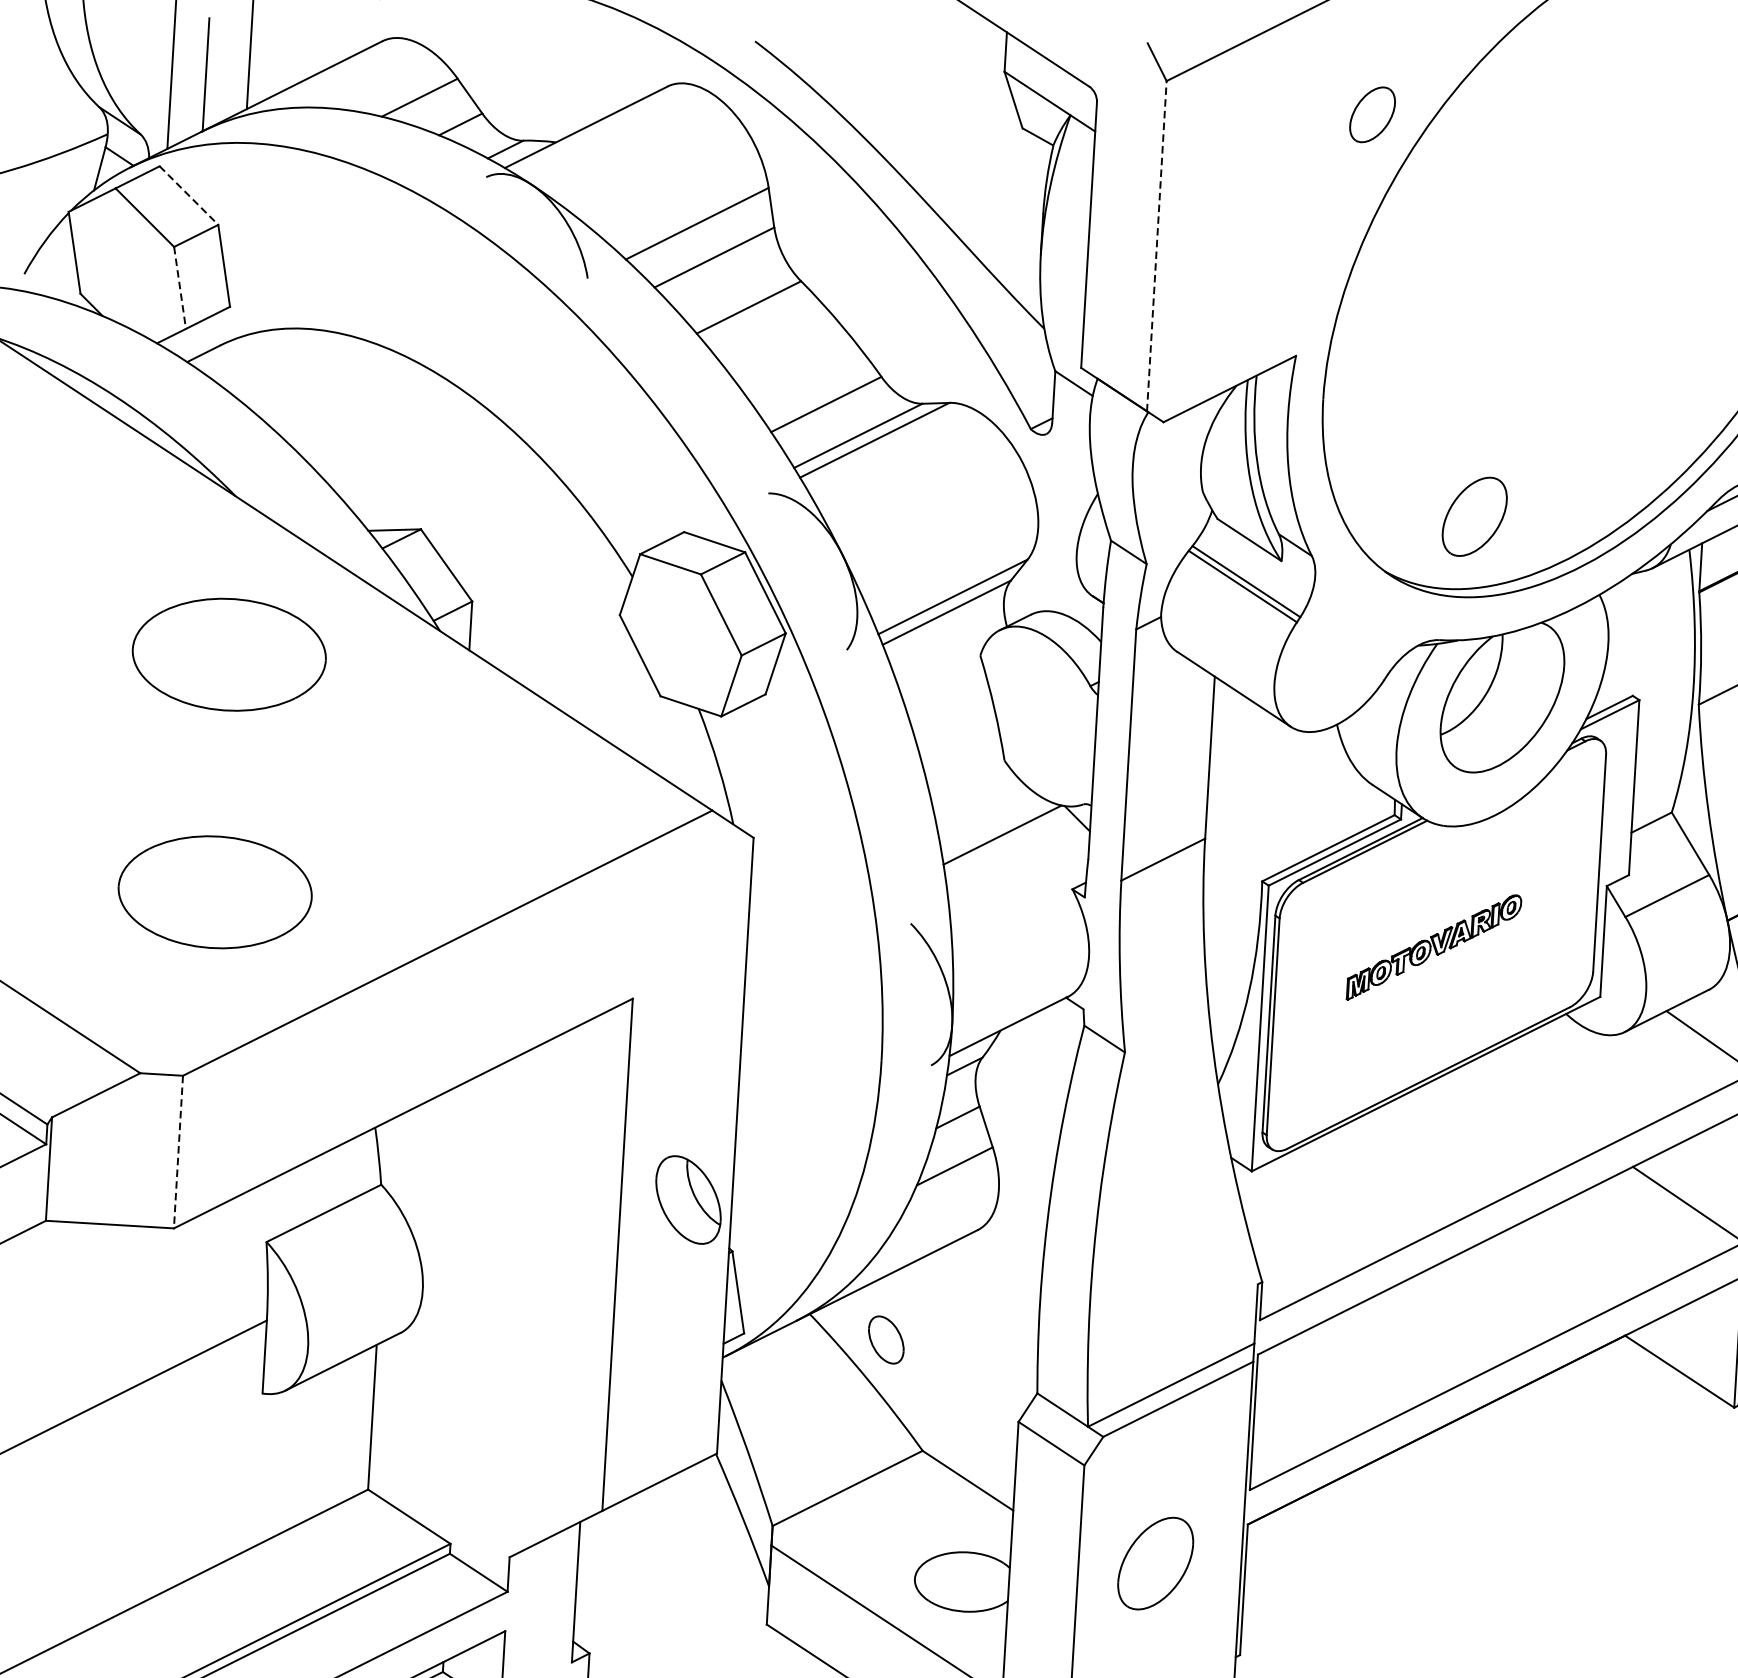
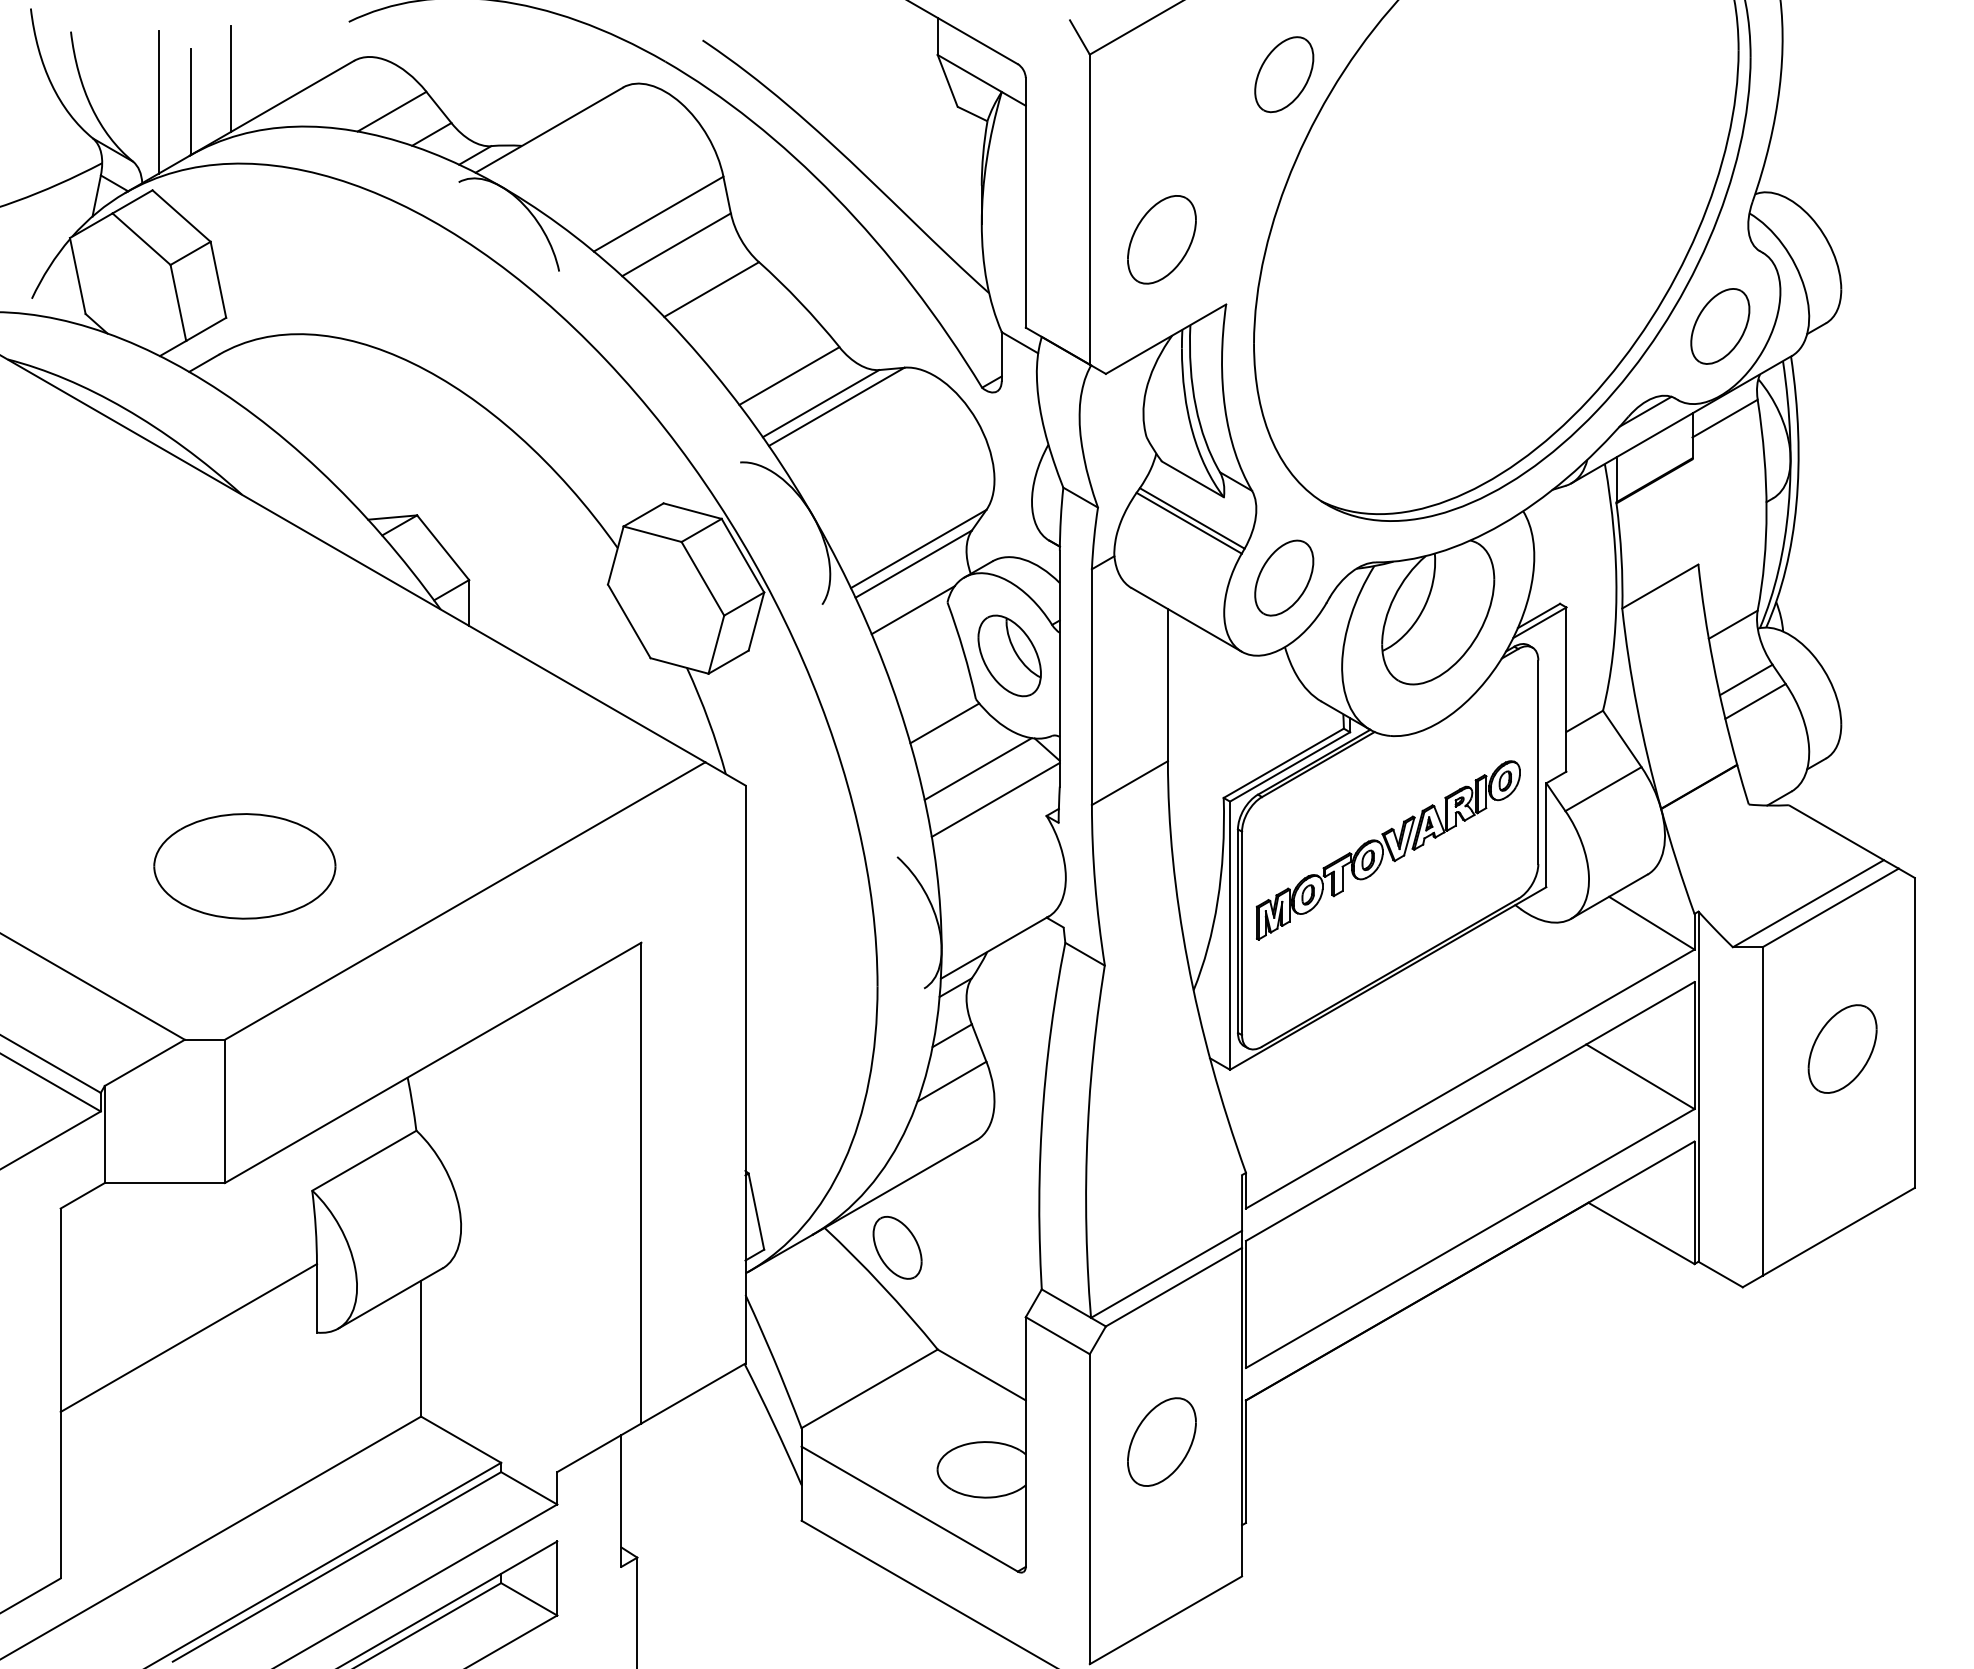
part: (1372, 114) -> (1284, 74), size x1.43
line: (188, 196) -> (181, 216), dashed -> solid
line: (1156, 246) -> (1089, 209), dashed -> solid
part: (1231, 282) -> (1161, 239), added
line: (180, 287) -> (178, 302), dashed -> solid
part: (1475, 516) -> (1284, 577), moved
part: (228, 654) -> (244, 643), removed
line: (942, 661) -> (912, 610), added
line: (969, 784) -> (944, 723), added
line: (1019, 868) -> (995, 799), added
part: (1433, 947) -> (1387, 850), size x1.67
line: (178, 1152) -> (224, 1111), dashed -> solid
part: (688, 1199) -> (1009, 655), moved
part: (886, 1339) -> (897, 1247), size x1.43

